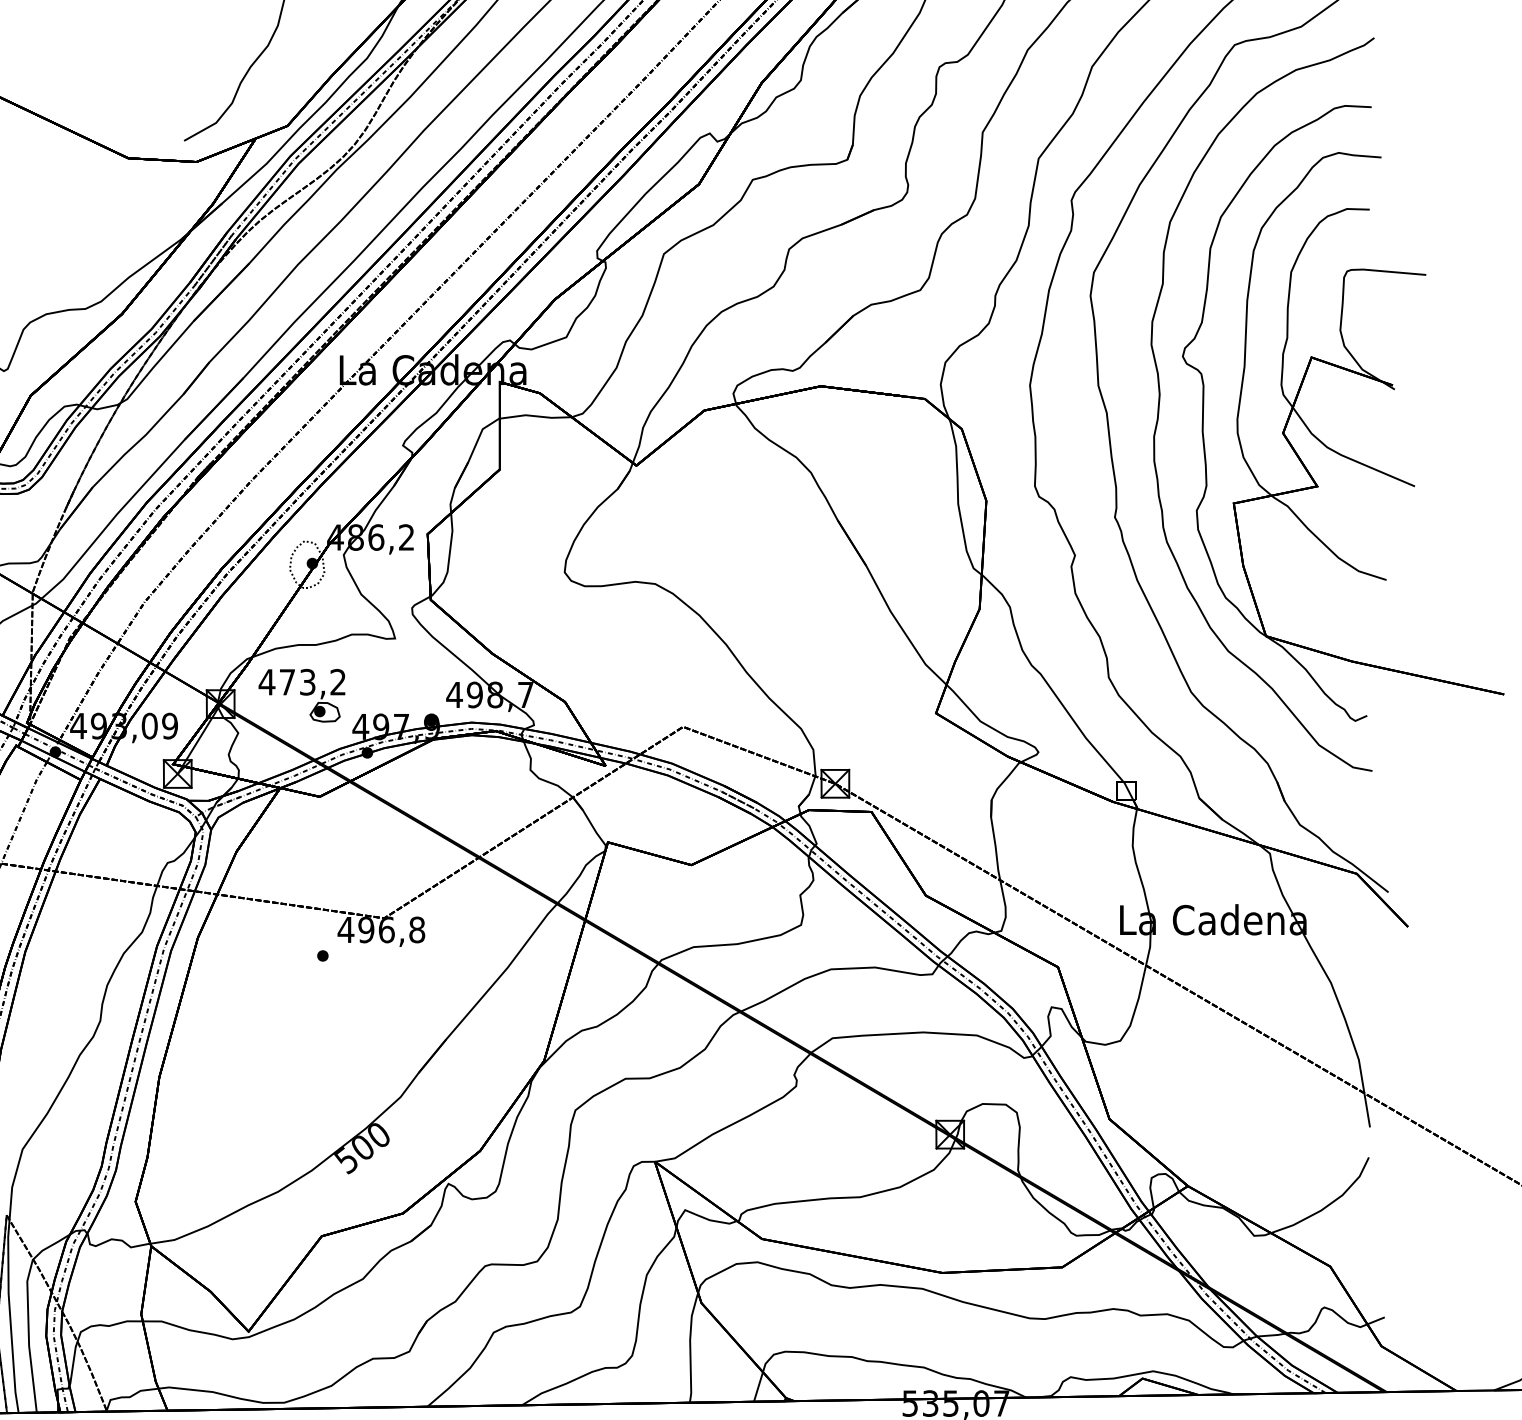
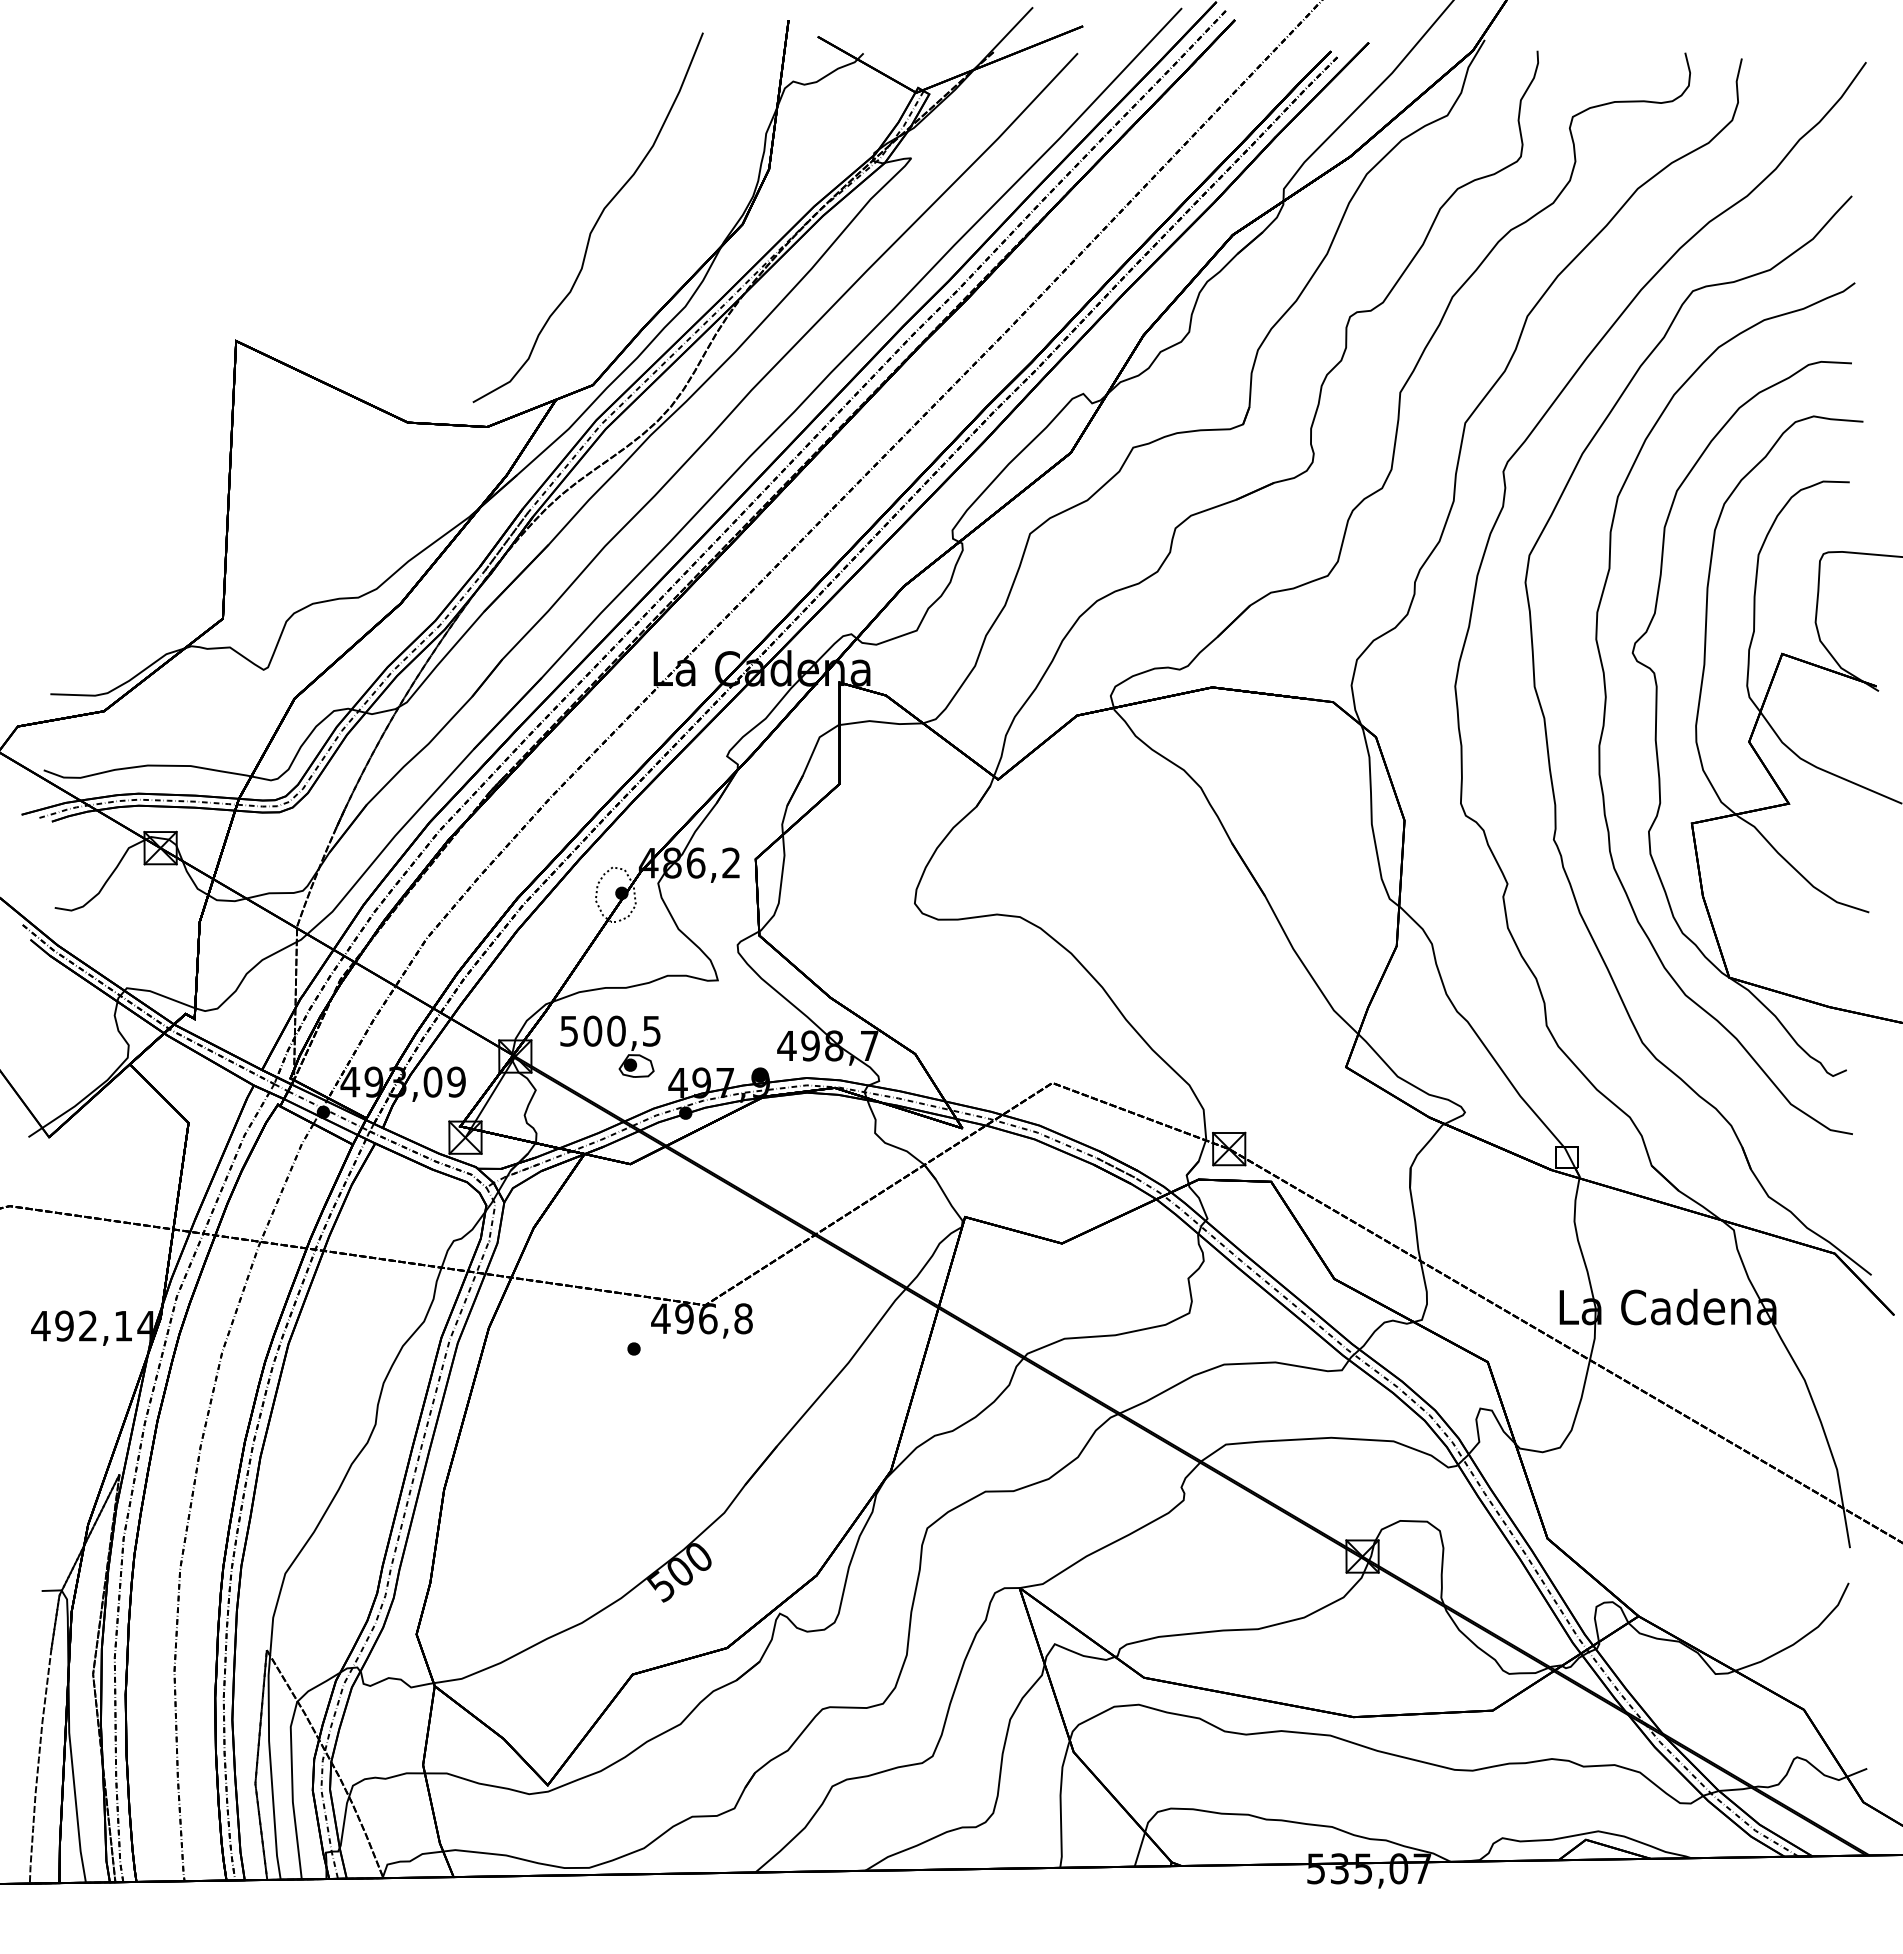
text: (301, 681) -> (609, 1030), 473,2 -> 500,5

